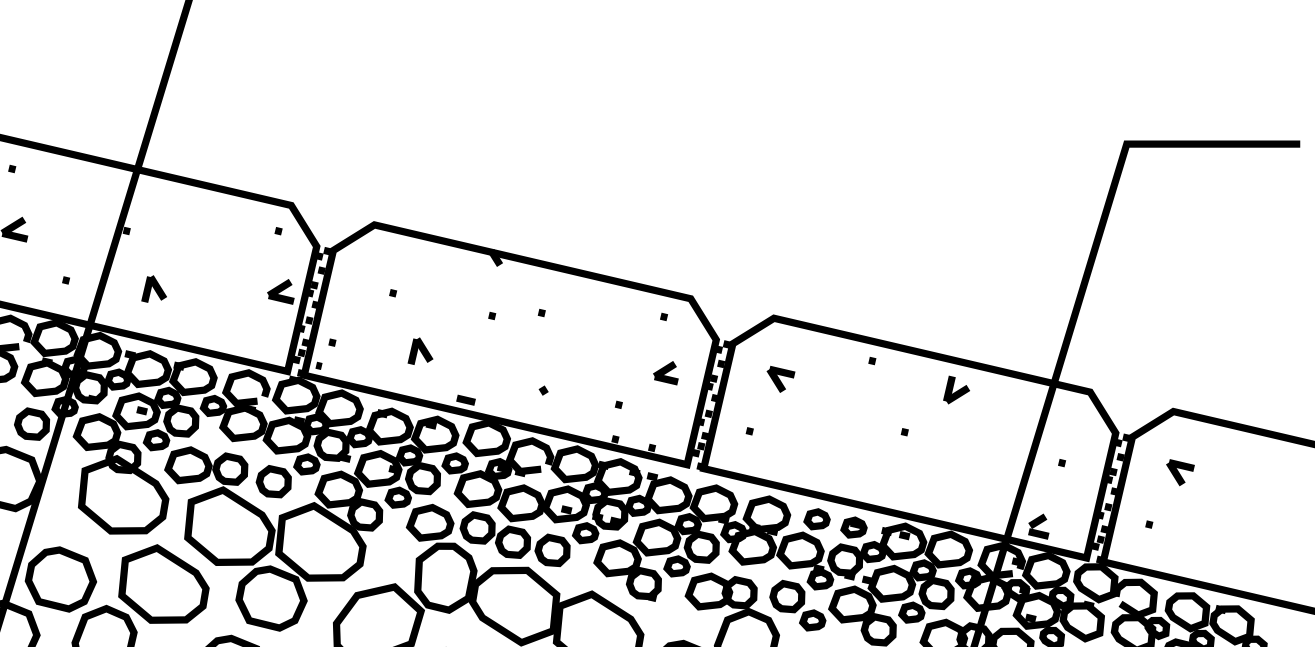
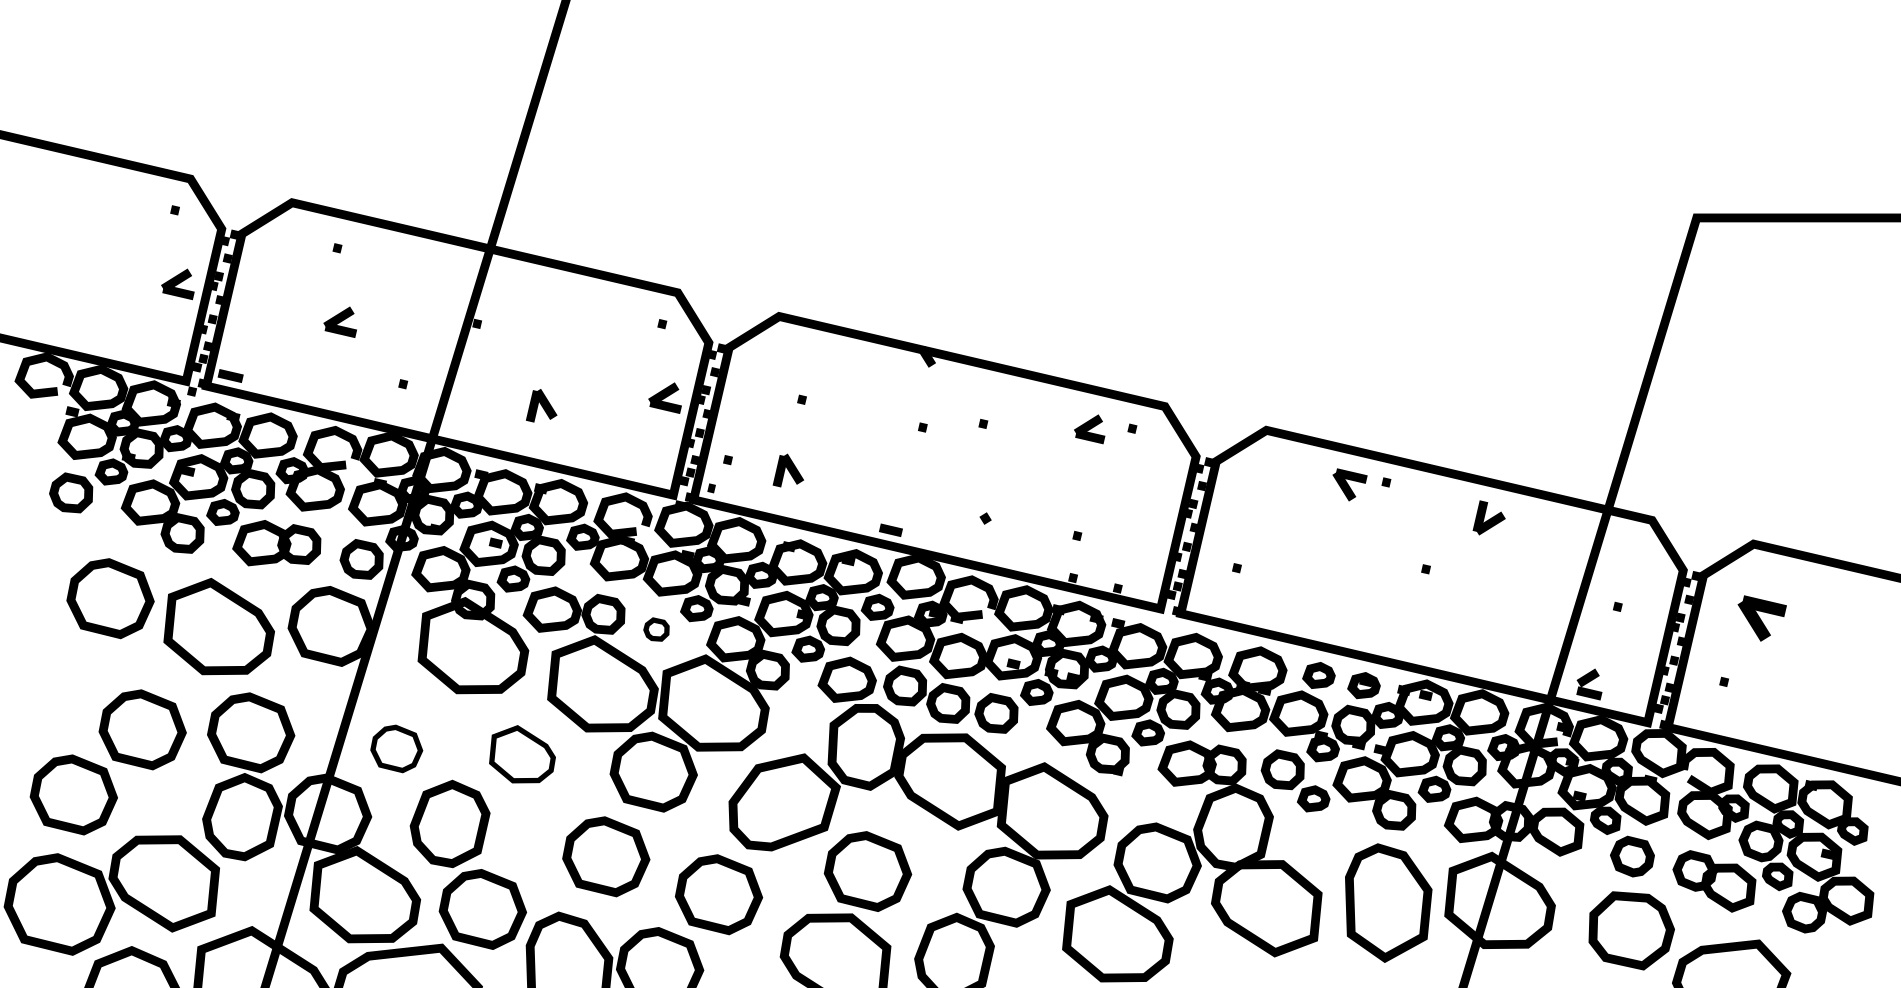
part: (154, 288) -> (541, 405), moved
part: (419, 351) -> (787, 470), moved
part: (665, 373) -> (1089, 429), moved
part: (780, 379) -> (1349, 484), moved
part: (1179, 472) -> (1761, 618), size x1.4
part: (273, 481) -> (656, 629), size x0.6
part: (60, 579) -> (396, 748), size x0.6
part: (163, 583) -> (522, 753), size x0.6

